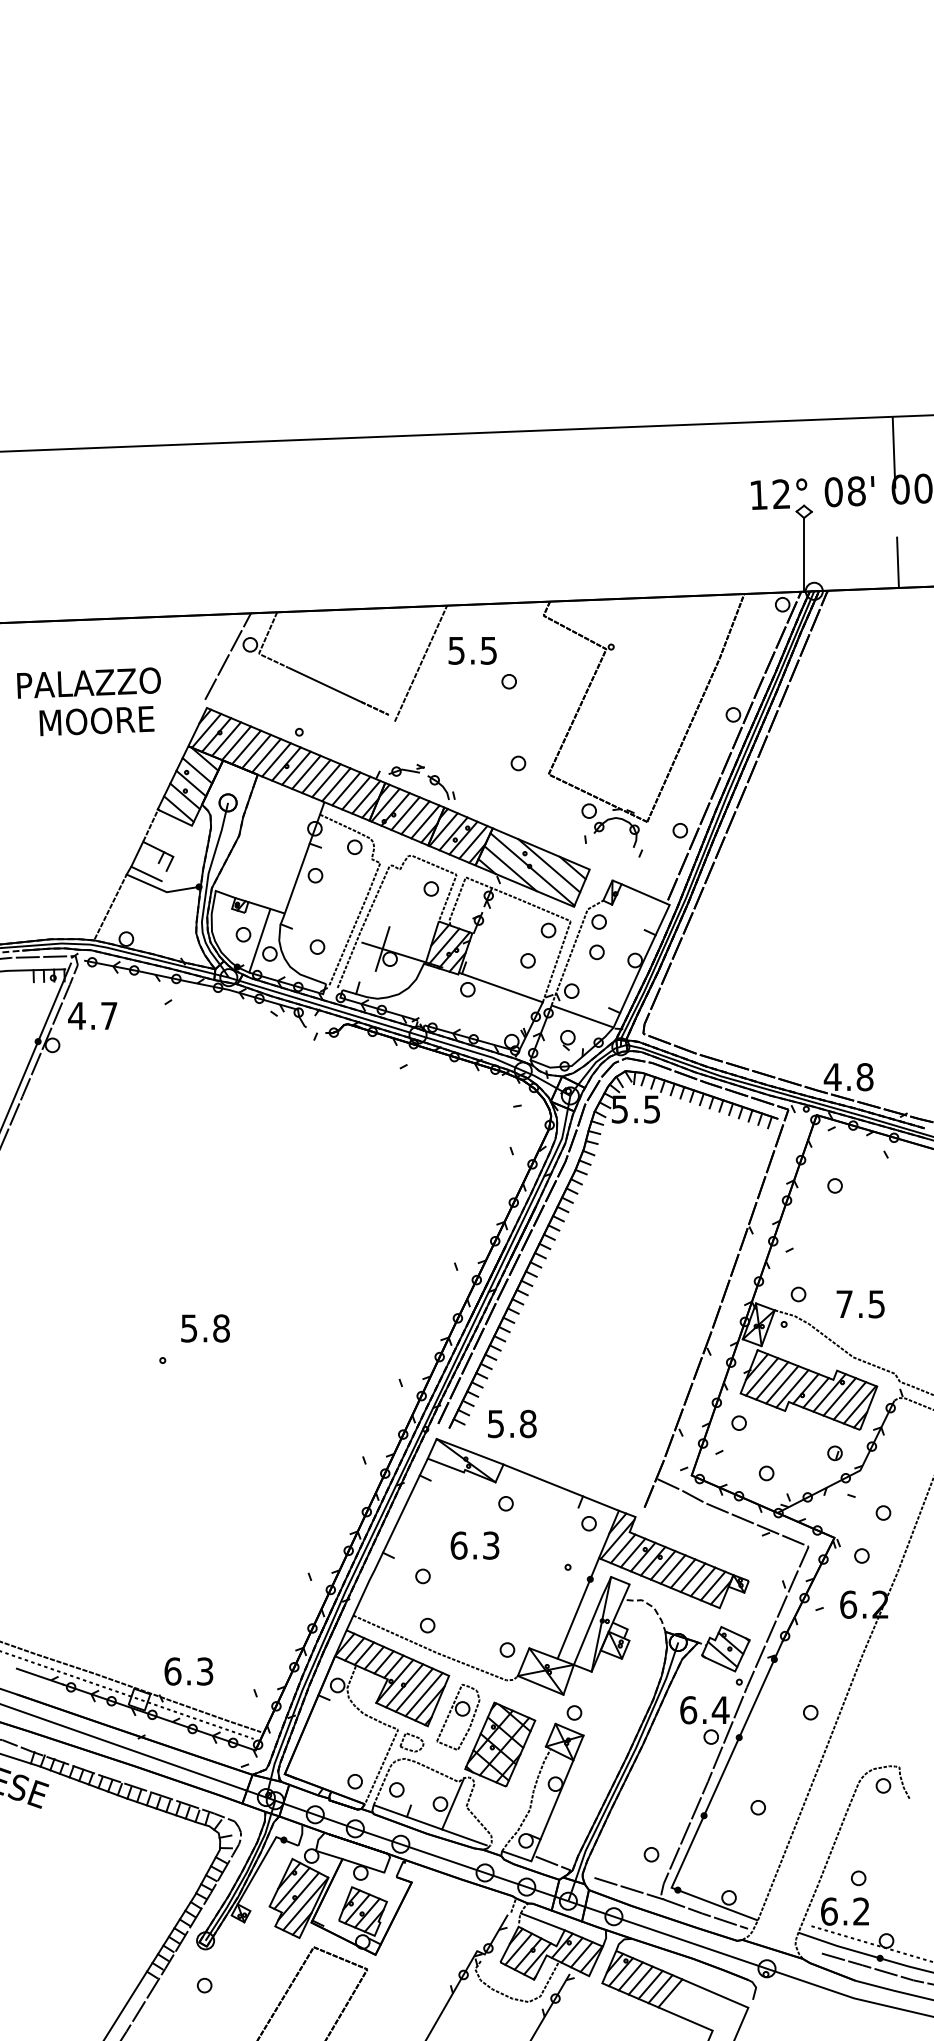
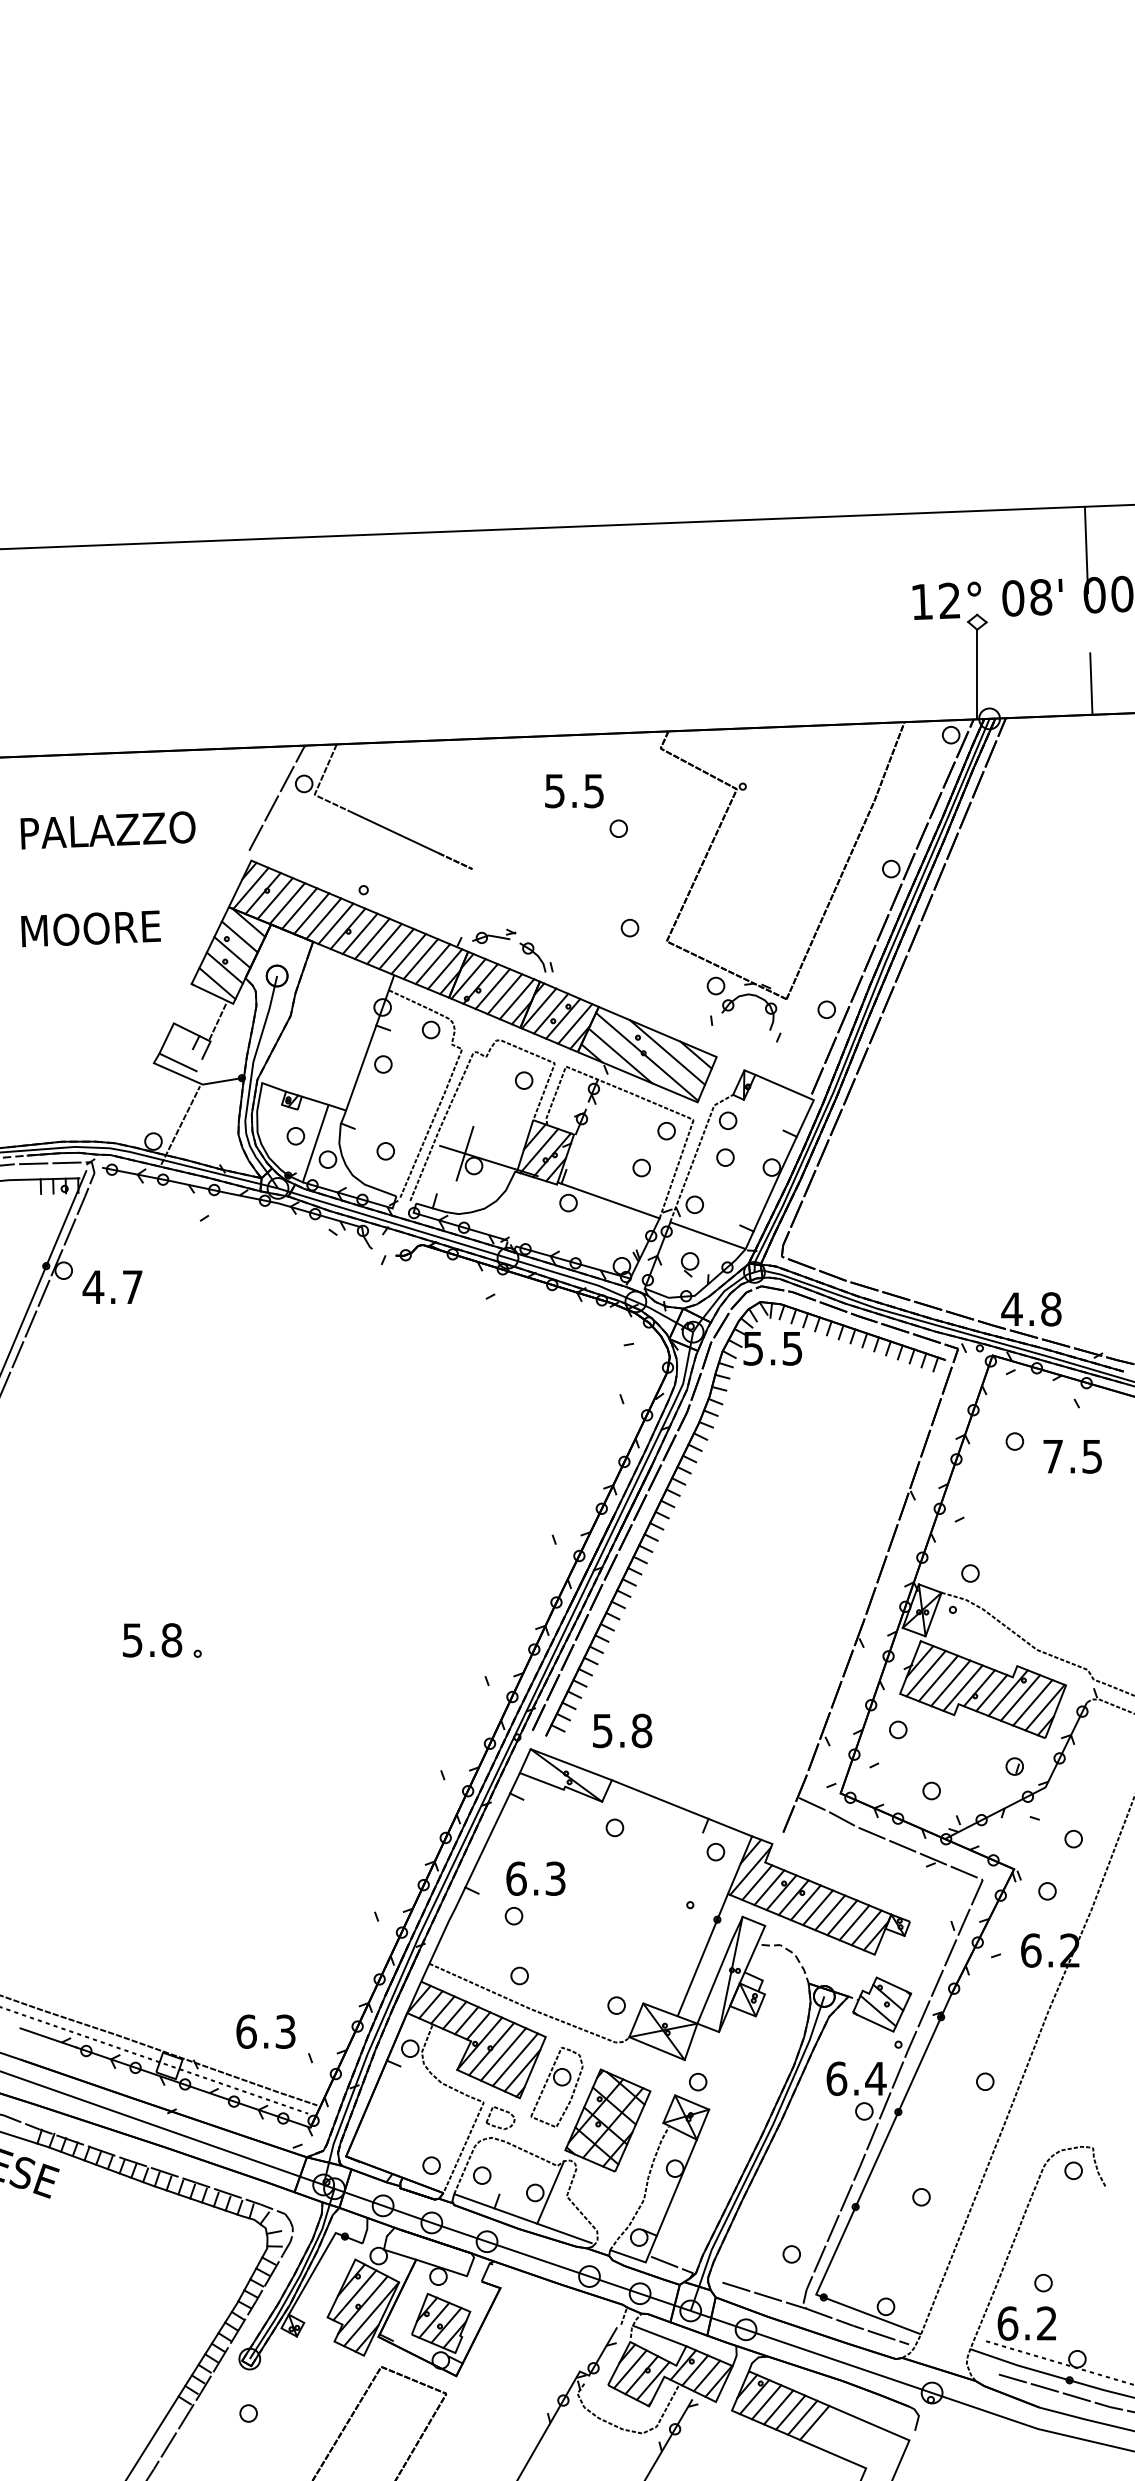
line: (420, 663) -> (510, 806), removed
text: (96, 721) -> (90, 929), moved
line: (150, 825) -> (218, 1020), moved
line: (110, 906) -> (180, 1125), moved
text: (92, 1015) -> (112, 1286), moved
text: (860, 1304) -> (1072, 1456), moved
text: (205, 1328) -> (152, 1640), moved
text: (474, 1545) -> (535, 1878), moved
text: (188, 1671) -> (265, 2031), moved

